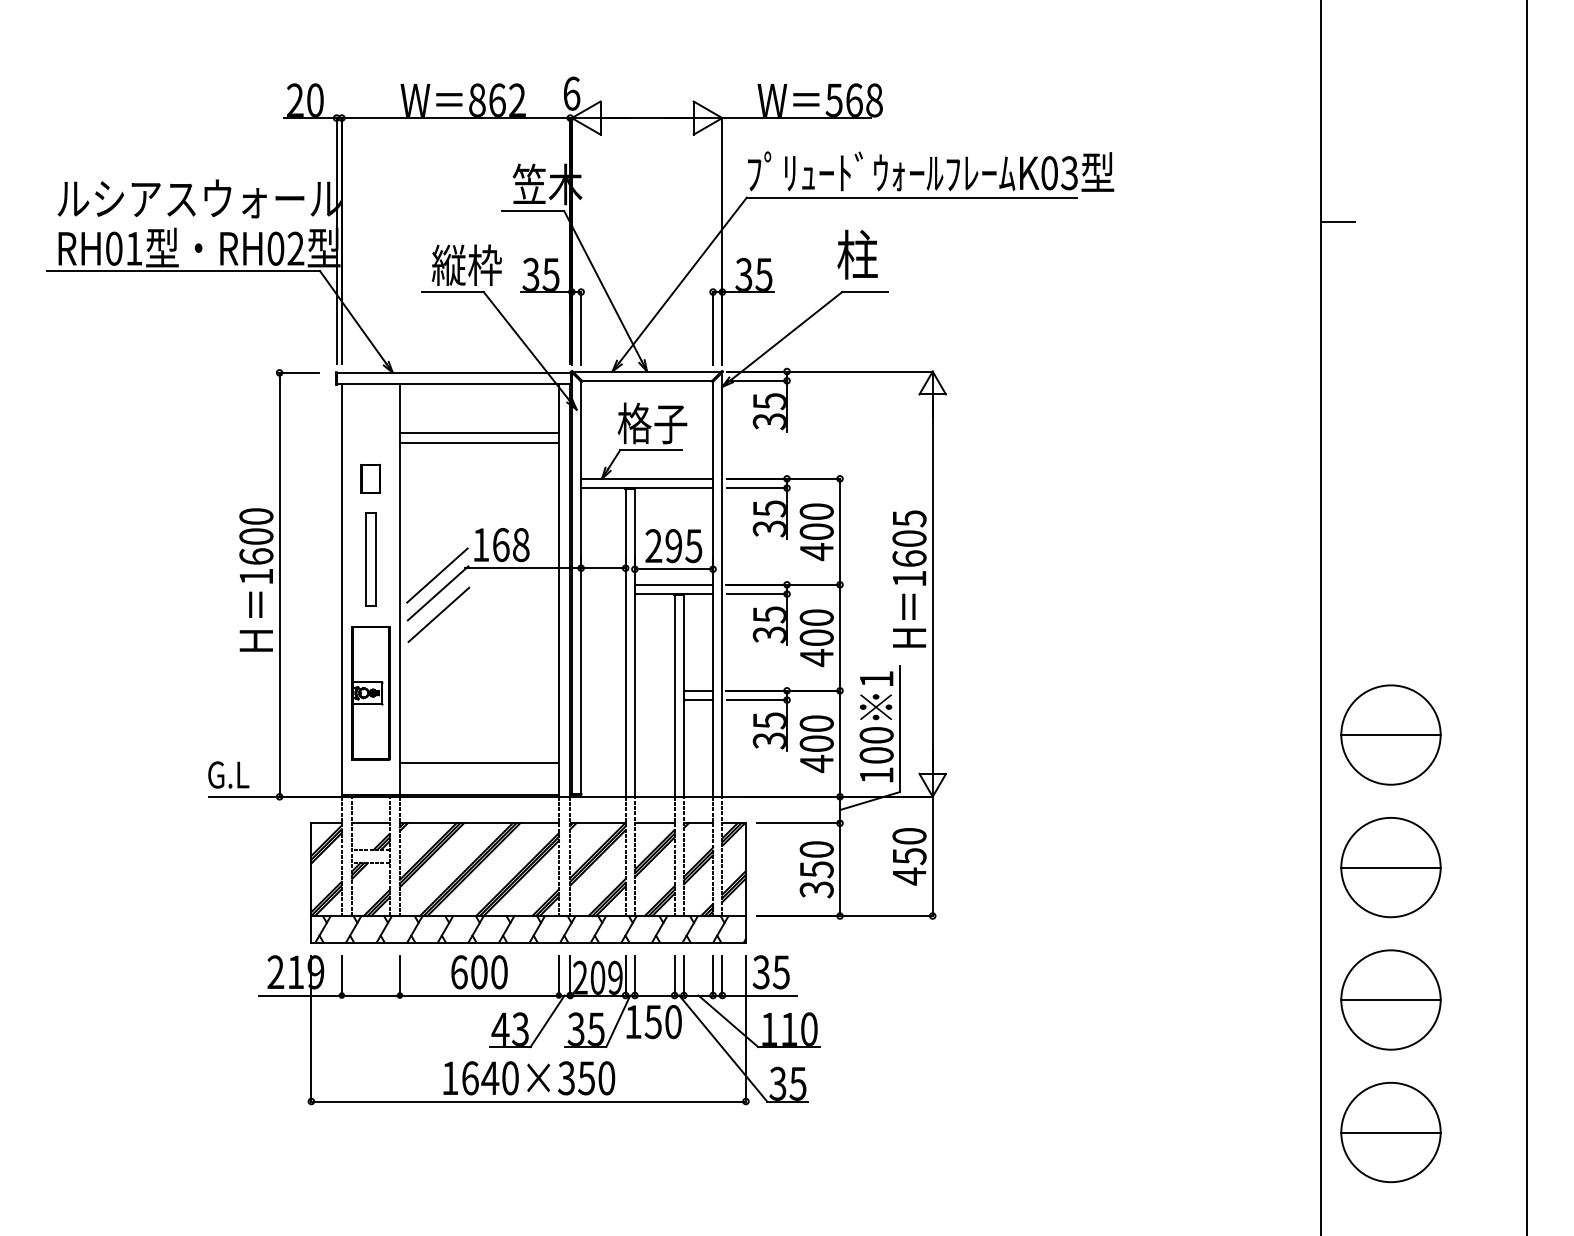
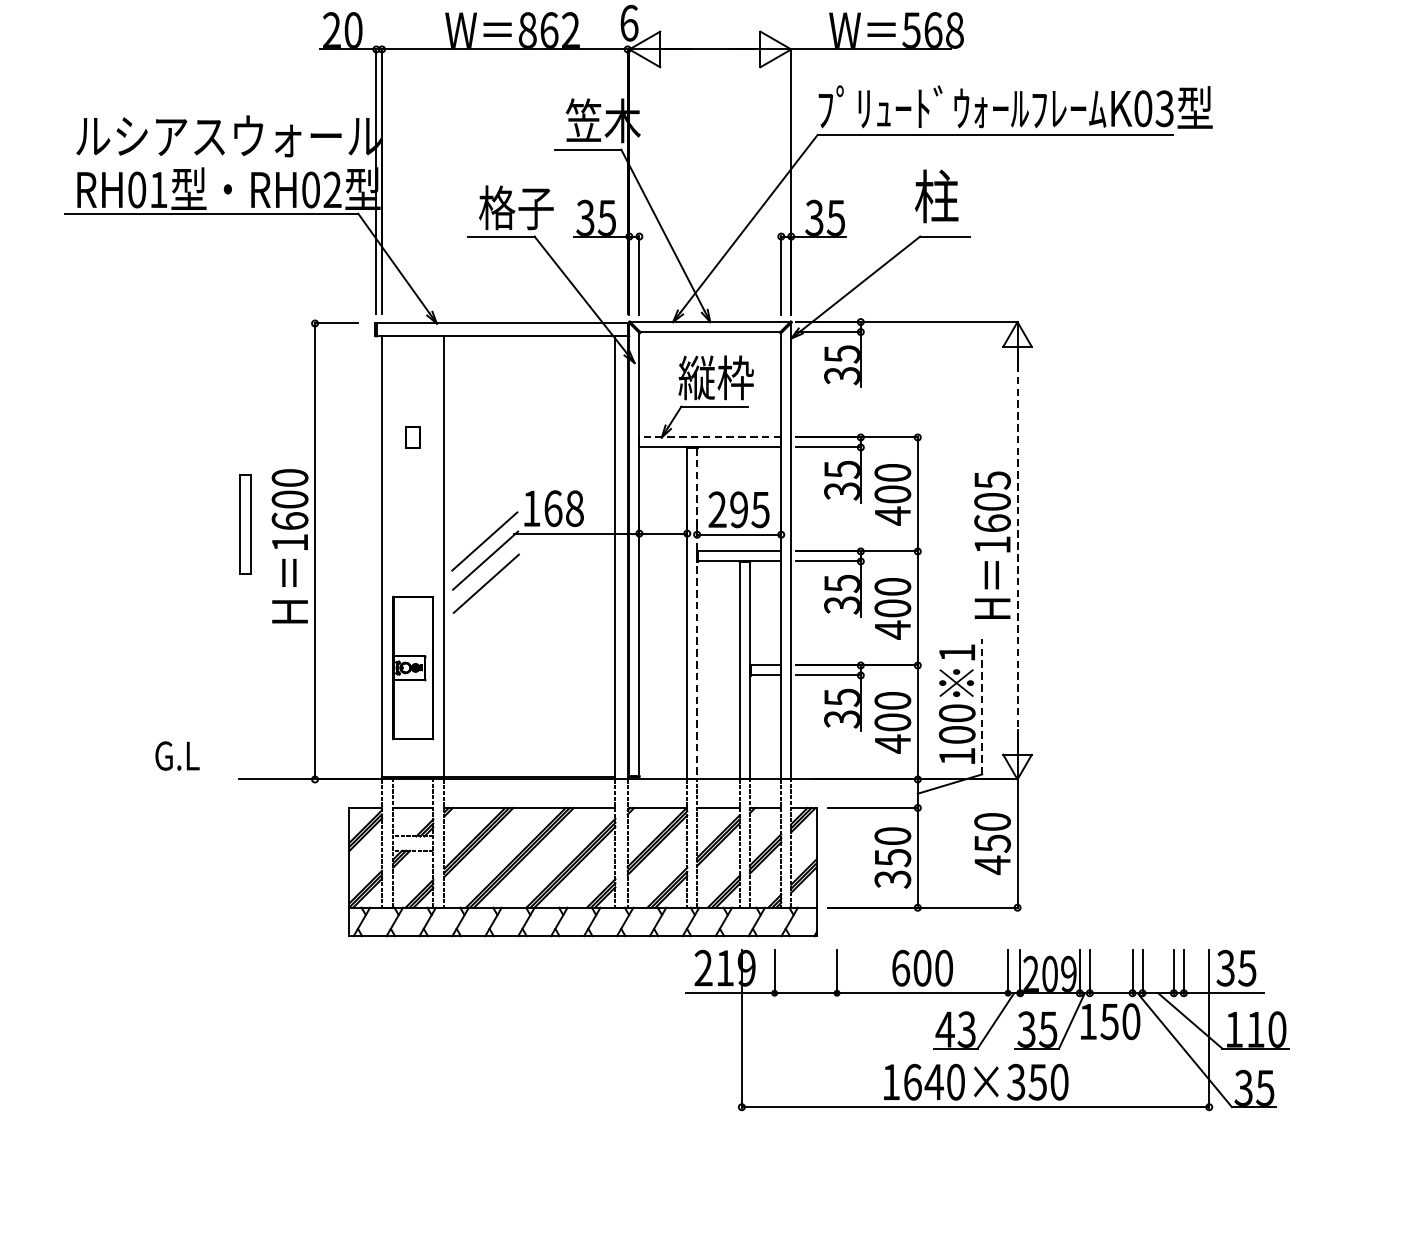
text: (466, 265) -> (516, 208), 縦枠 -> 格子
text: (652, 423) -> (716, 377), 格子 -> 縦枠
line: (478, 433) -> (528, 388), removed
line: (478, 442) -> (528, 398), removed
part: (370, 478) -> (412, 437), size x0.7
line: (647, 478) -> (710, 437), solid -> dashed
part: (370, 559) -> (245, 524), moved
line: (932, 583) -> (1017, 550), solid -> dashed
line: (634, 643) -> (696, 614), solid -> dashed
line: (899, 728) -> (981, 706), solid -> dashed
line: (478, 763) -> (528, 743), removed
text: (228, 774) -> (177, 755), moved
part: (539, 1030) -> (987, 1030), moved

